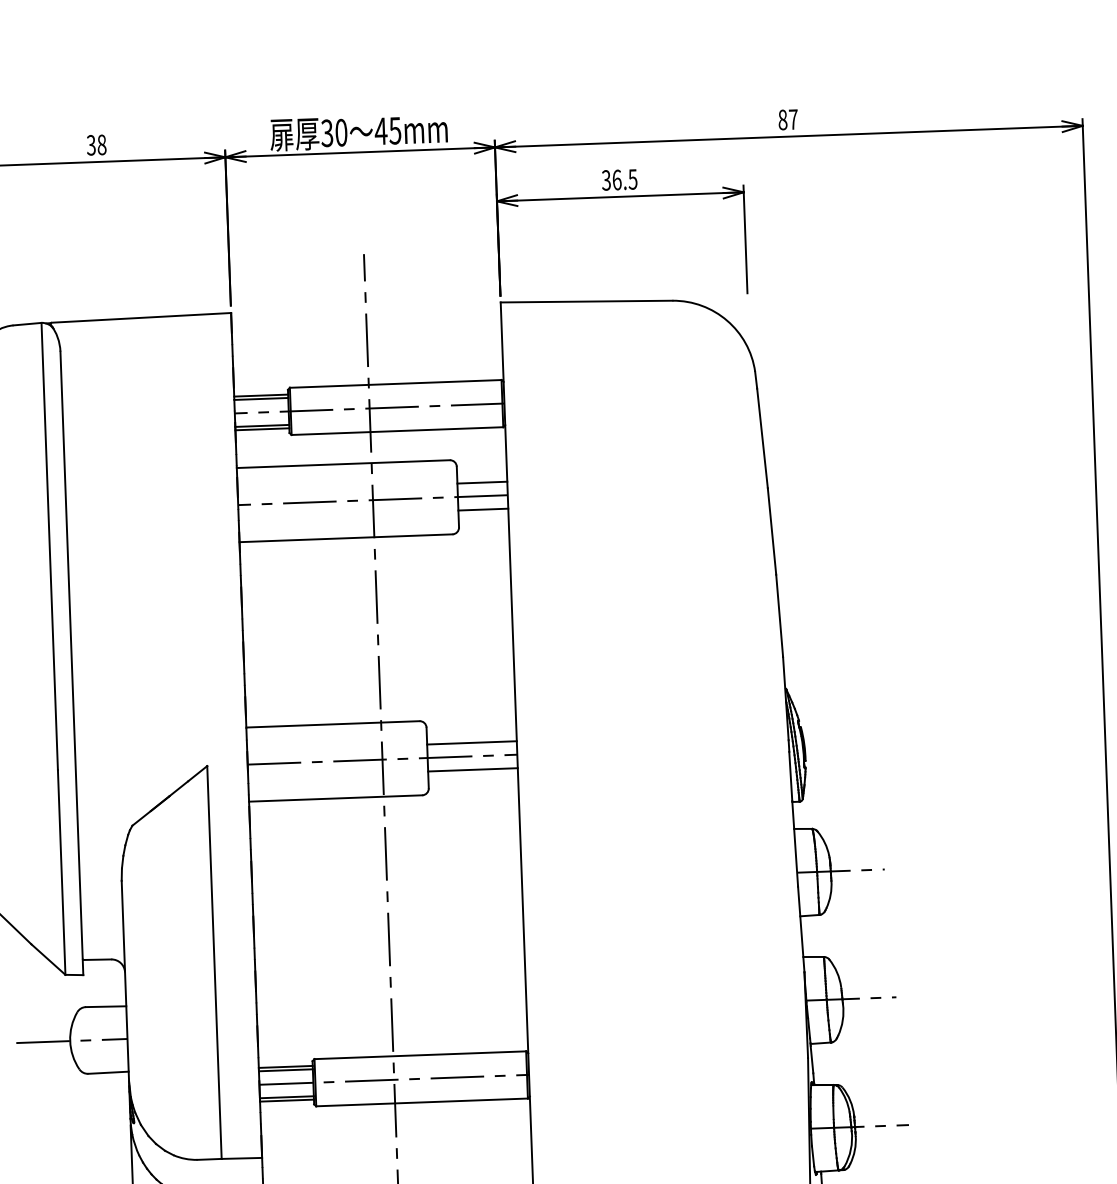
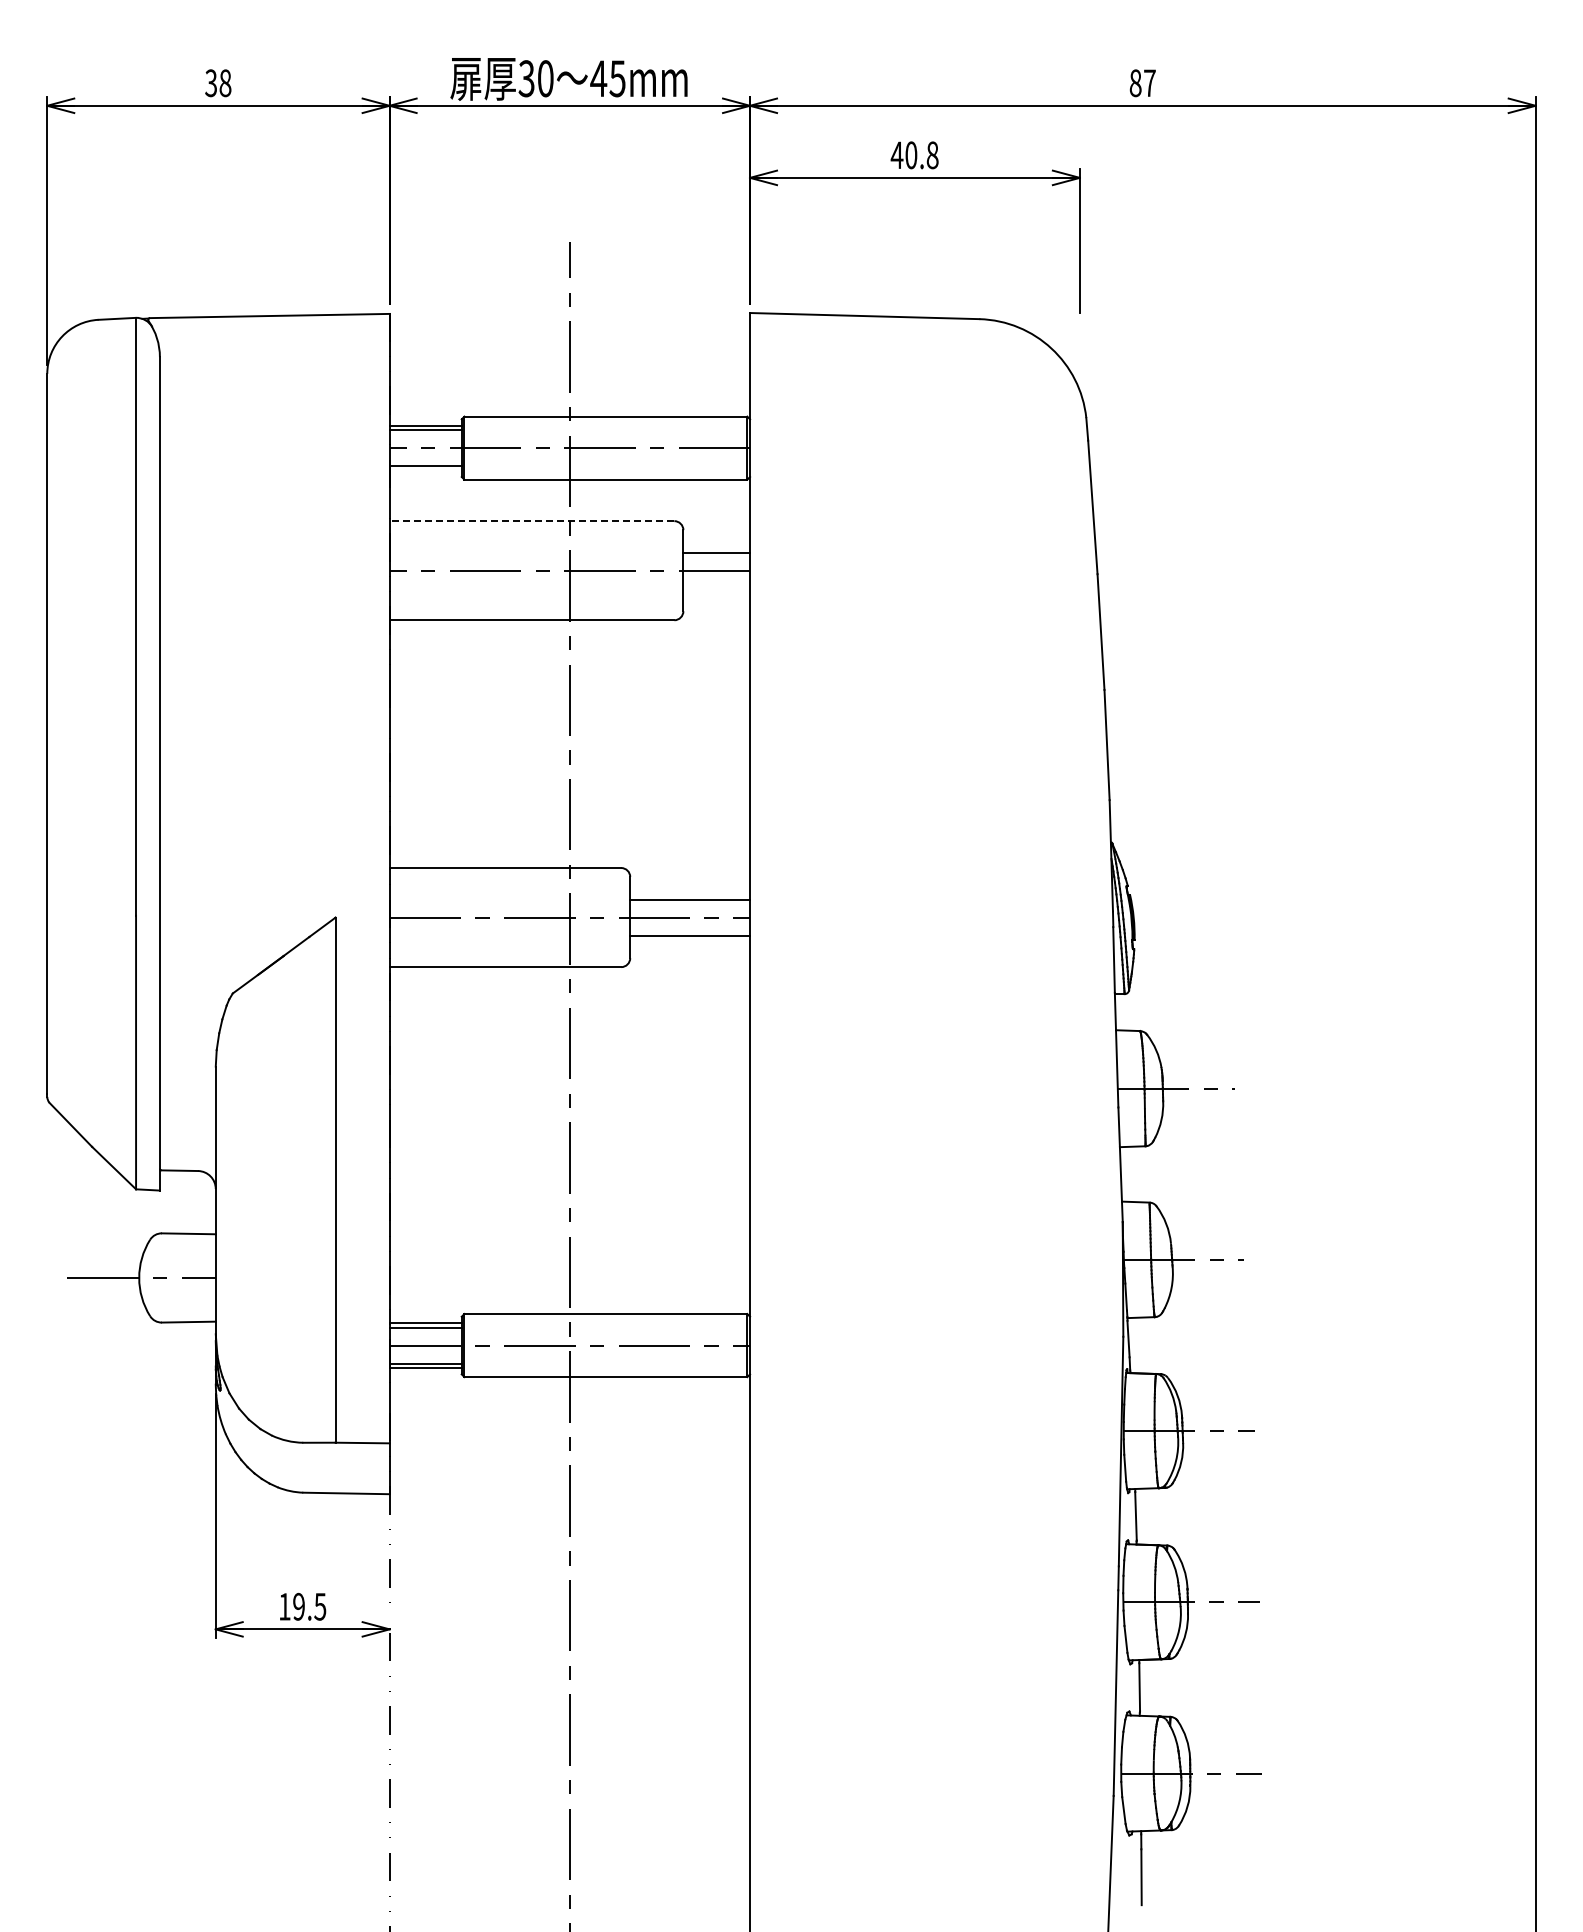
text: (619, 180) -> (914, 155), 36.5 -> 40.8
line: (262, 429) -> (425, 470), removed
line: (342, 464) -> (531, 521), solid -> dashed
line: (483, 509) -> (716, 588), removed

